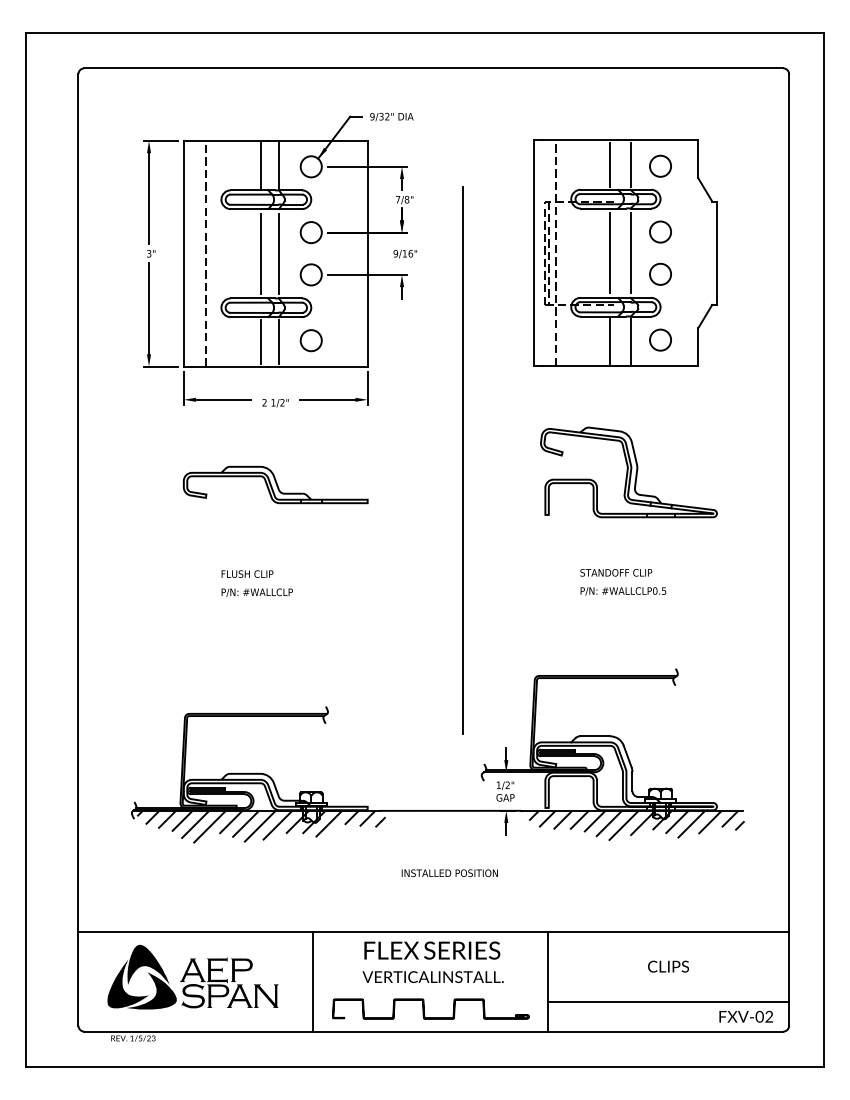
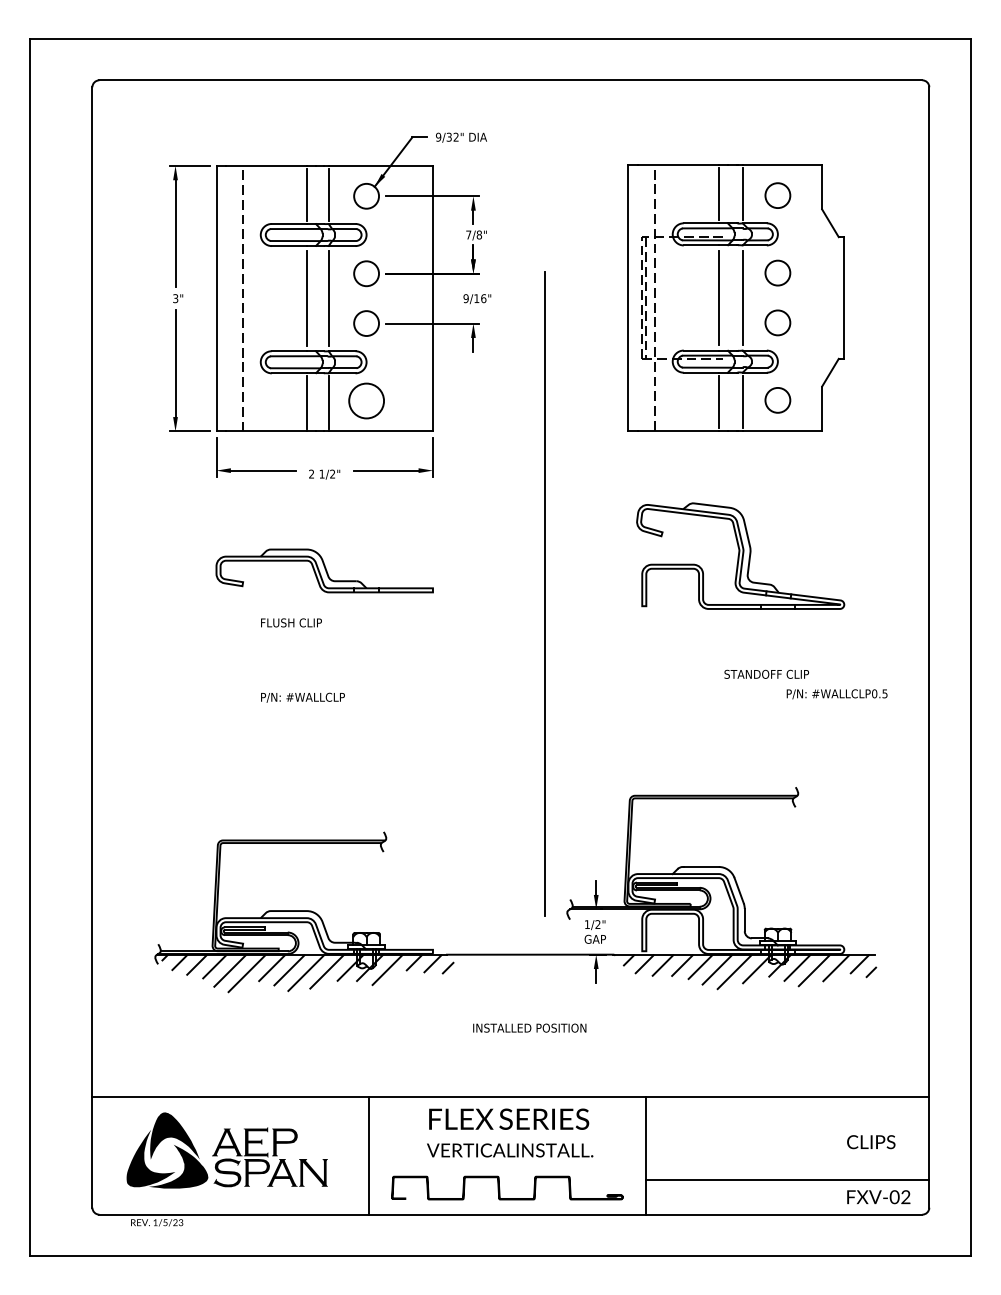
circle: (311, 340) -> (366, 400), size x1.4
line: (462, 459) -> (544, 593), moved
text: (616, 572) -> (766, 673), moved
text: (247, 573) -> (291, 622), moved
text: (622, 591) -> (836, 694), moved
text: (668, 966) -> (871, 1142), moved

